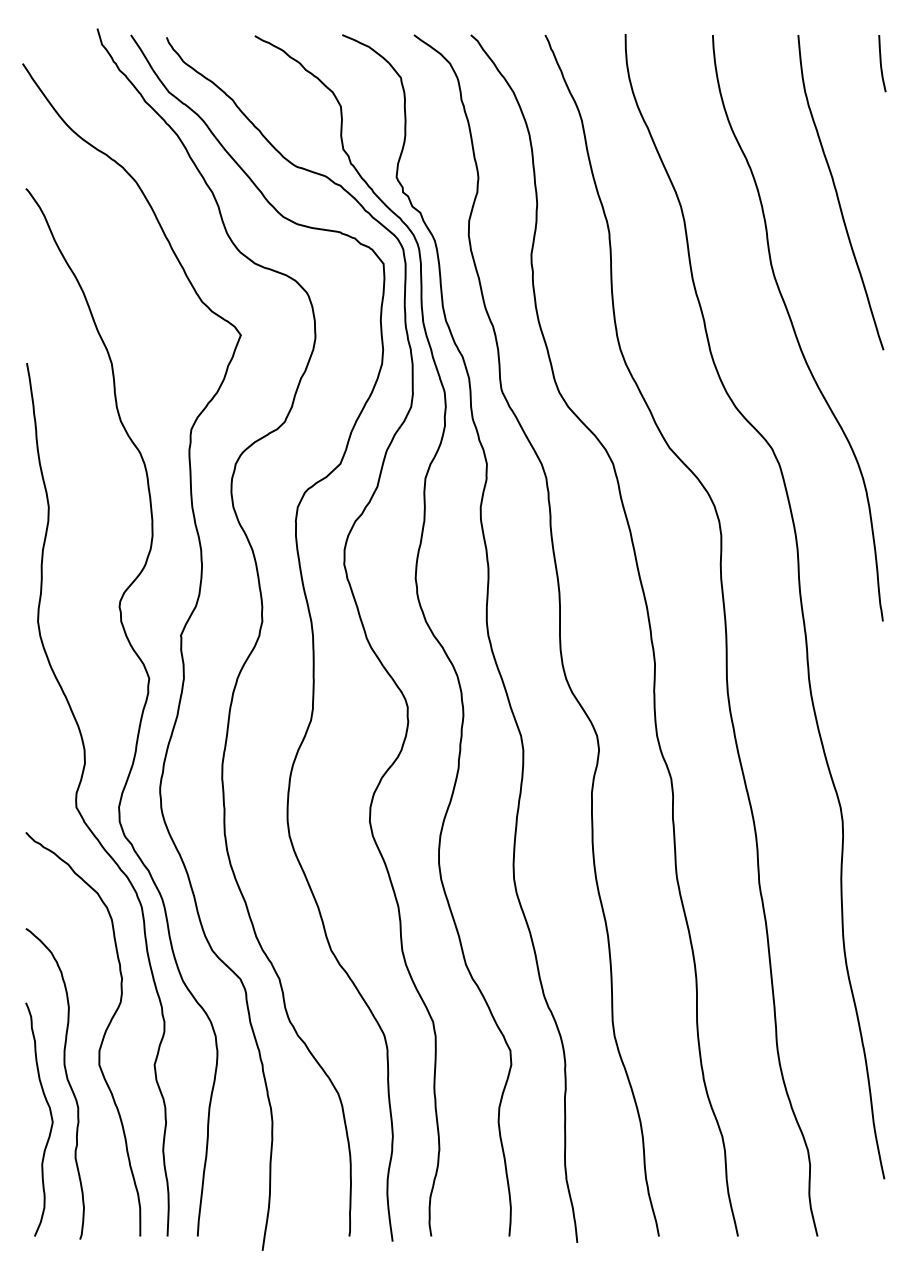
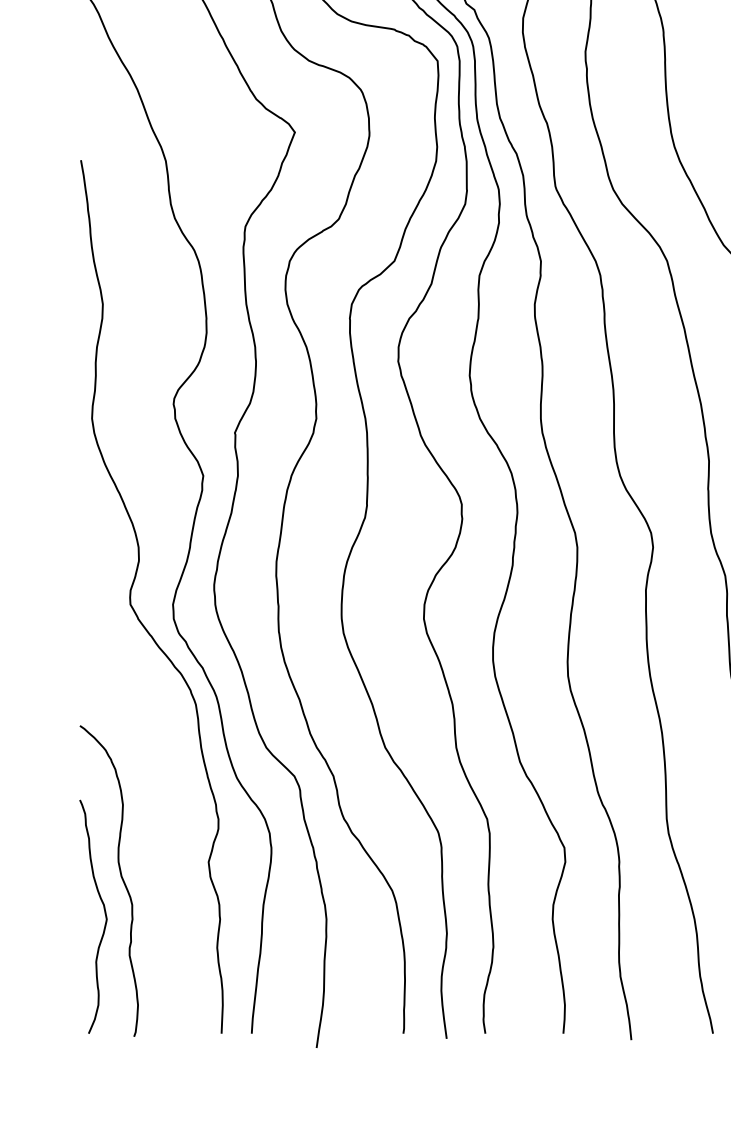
curve: (101, 1040) -> (155, 837), removed

